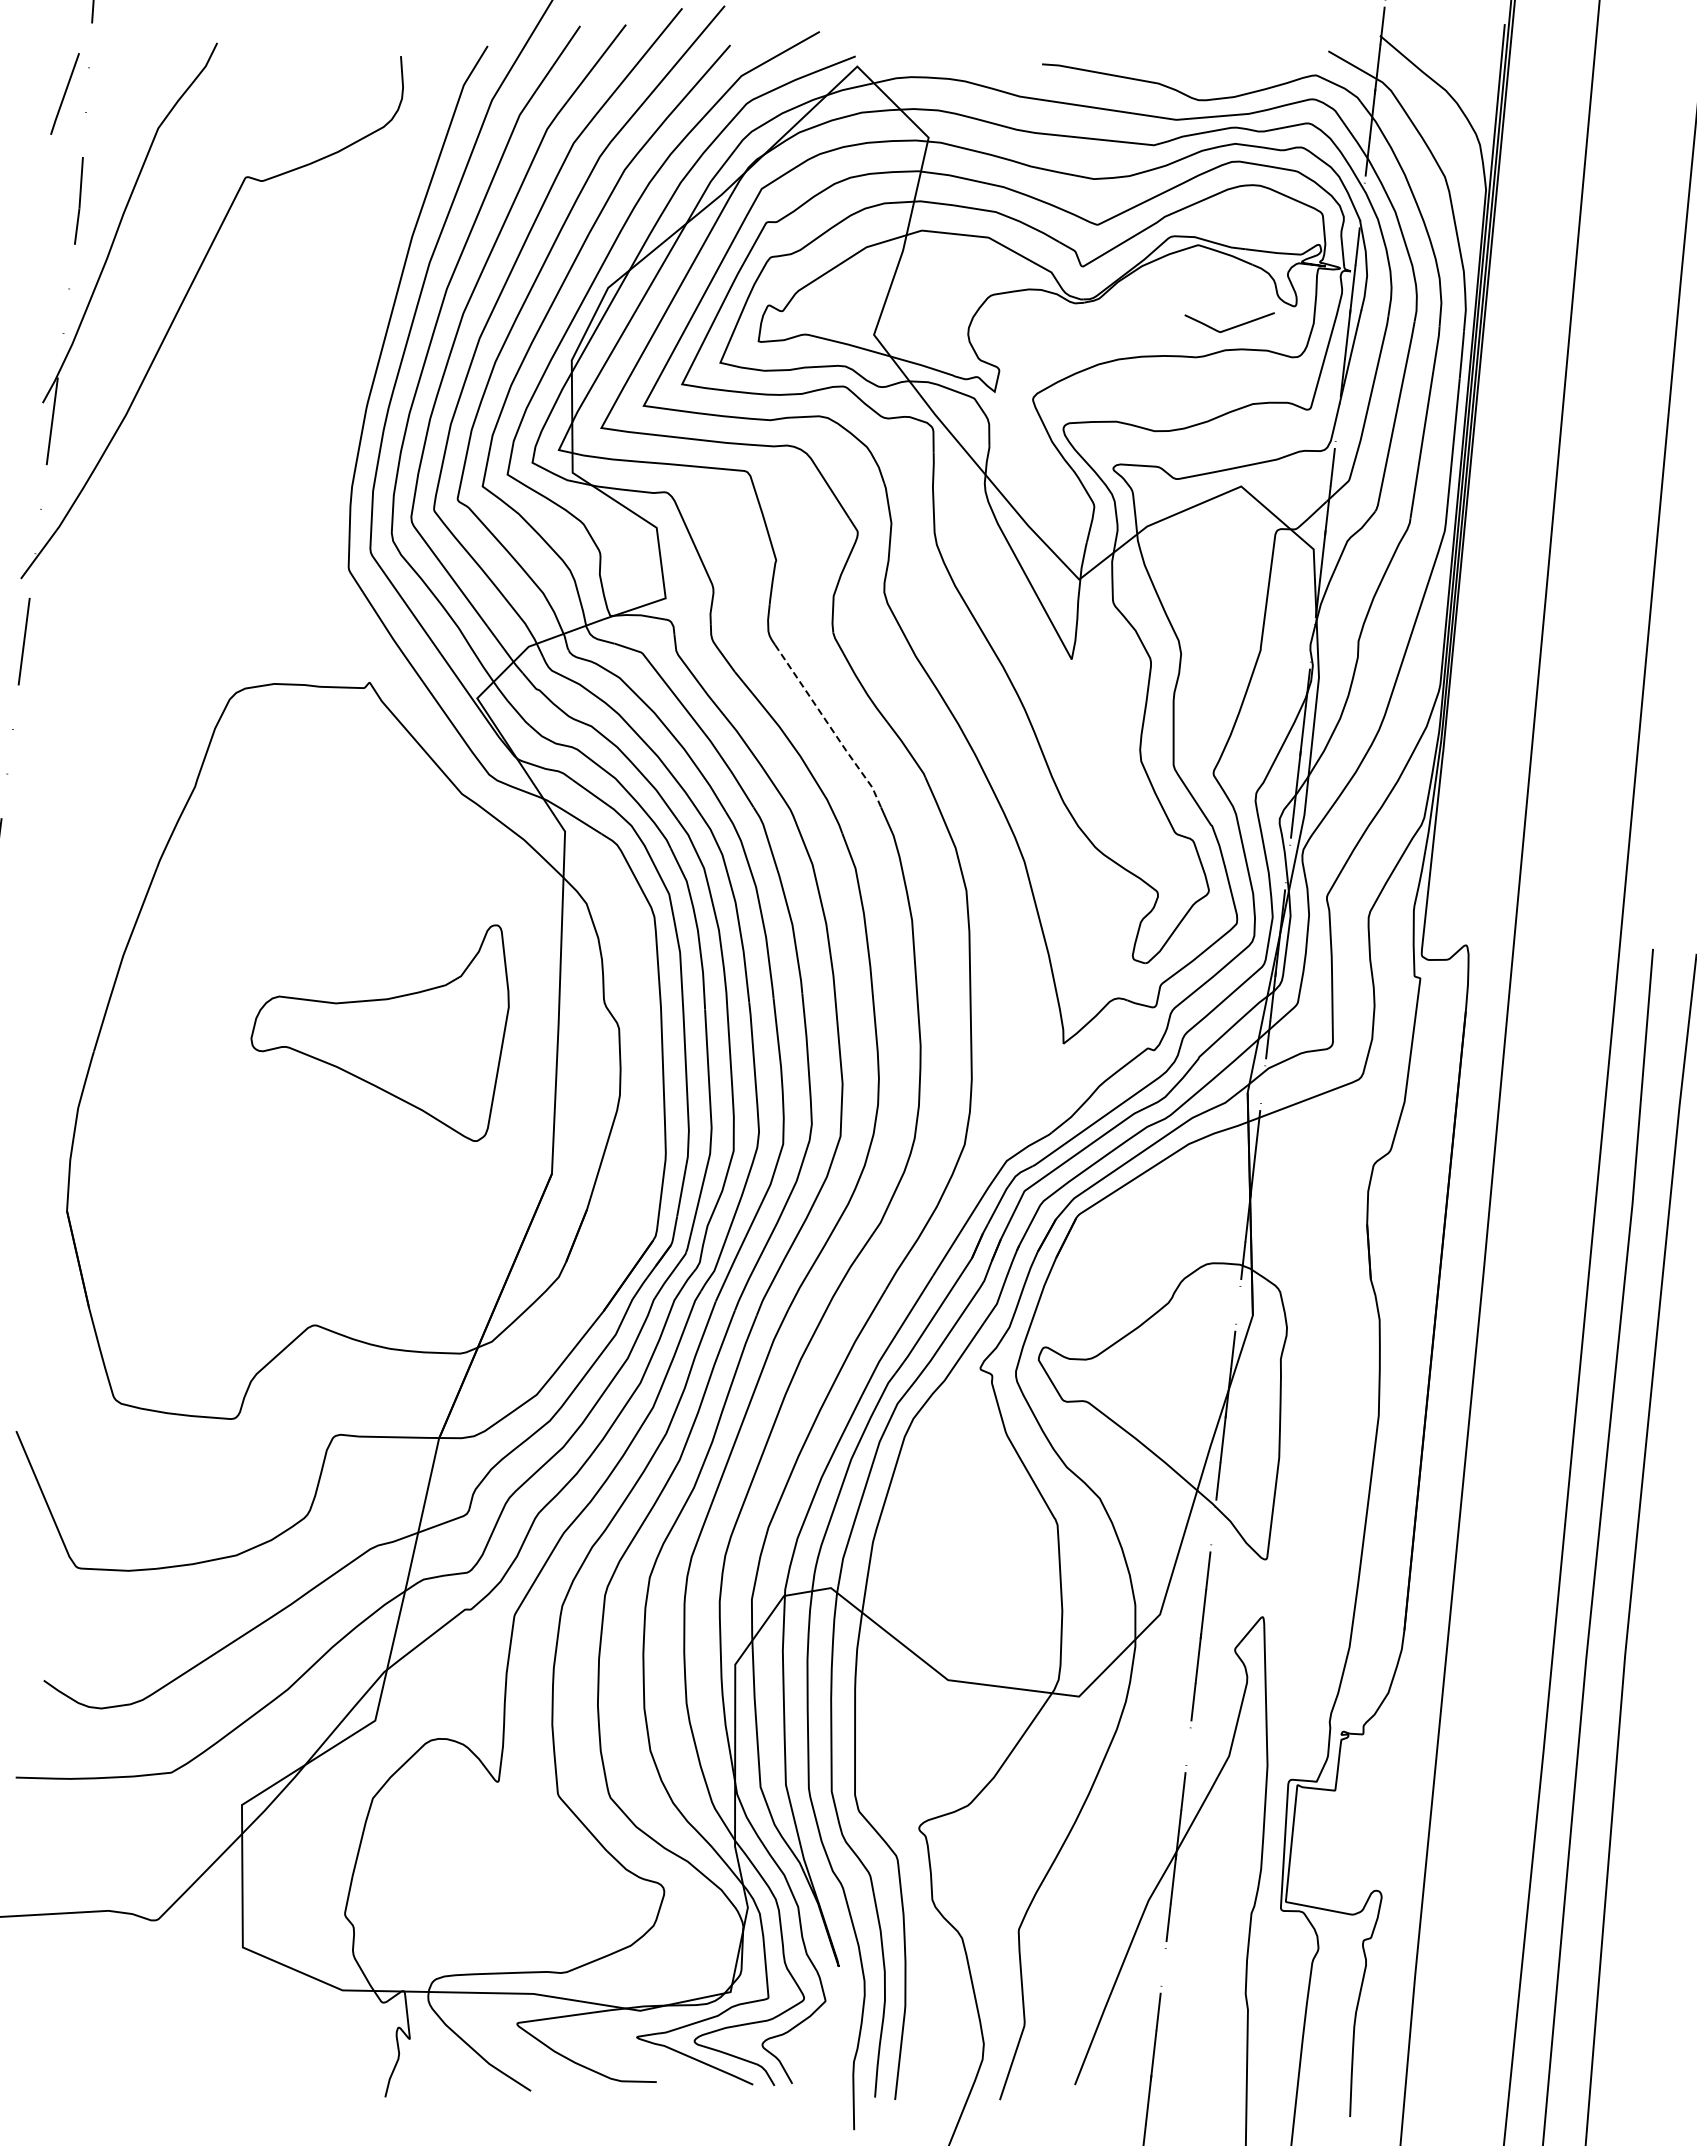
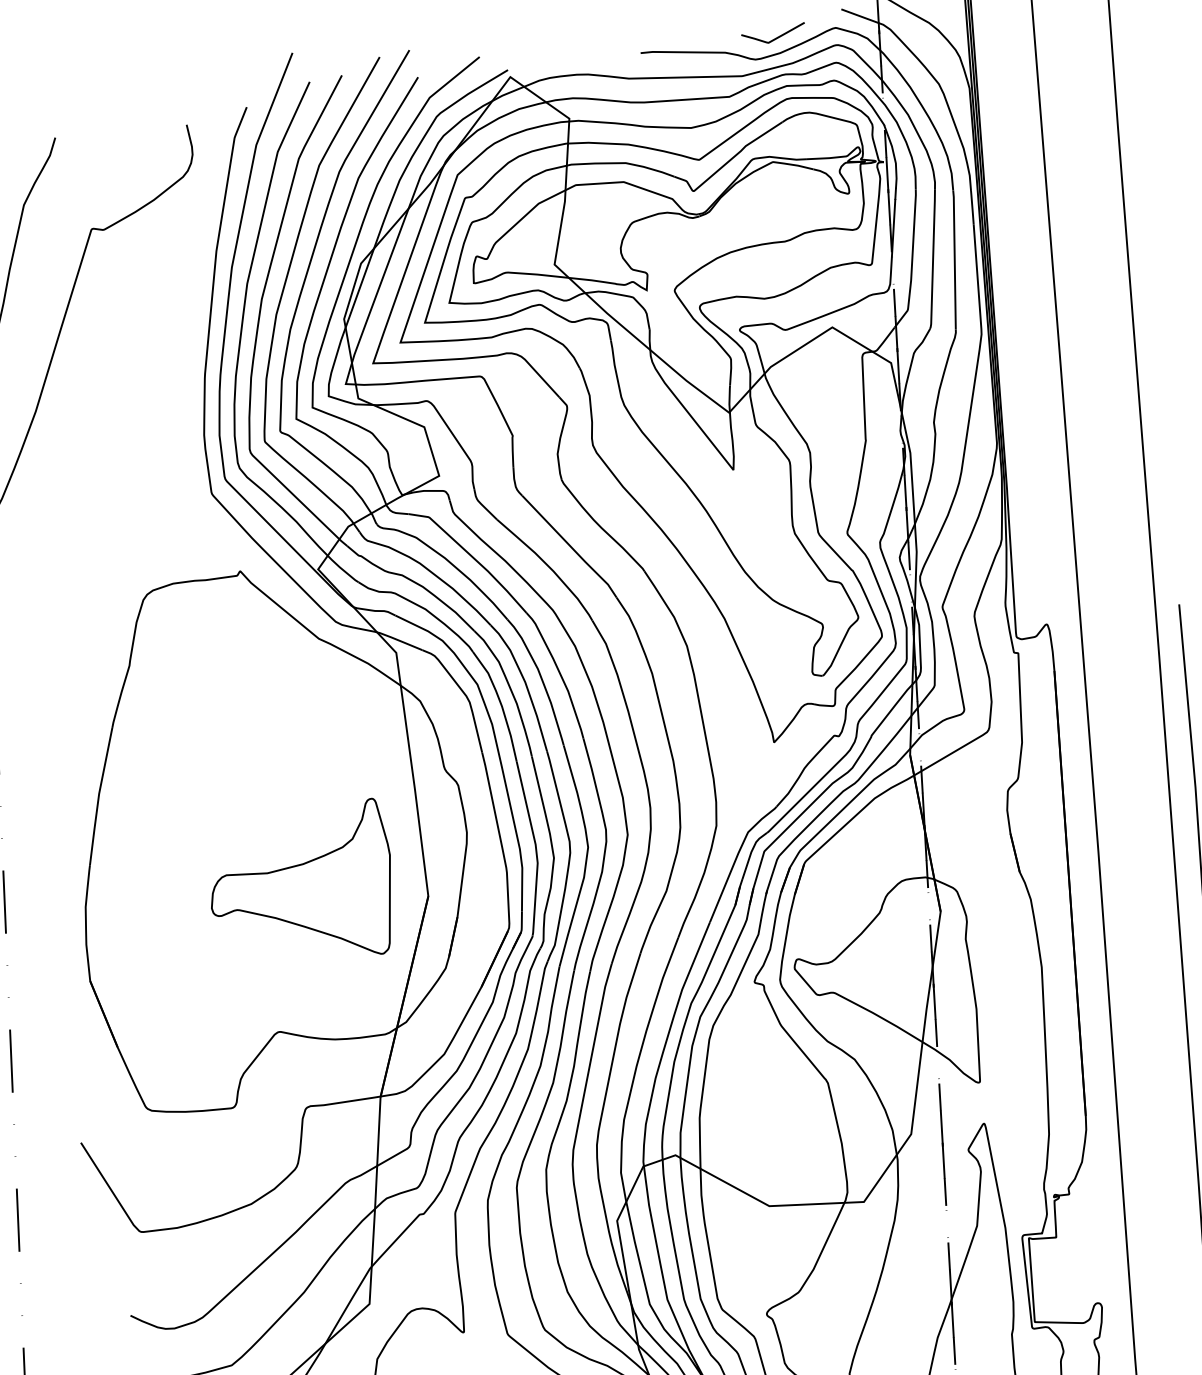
curve: (1230, 327) -> (775, 38), moved
line: (830, 726) -> (571, 546), dashed -> solid
part: (379, 1032) -> (301, 888), moved

